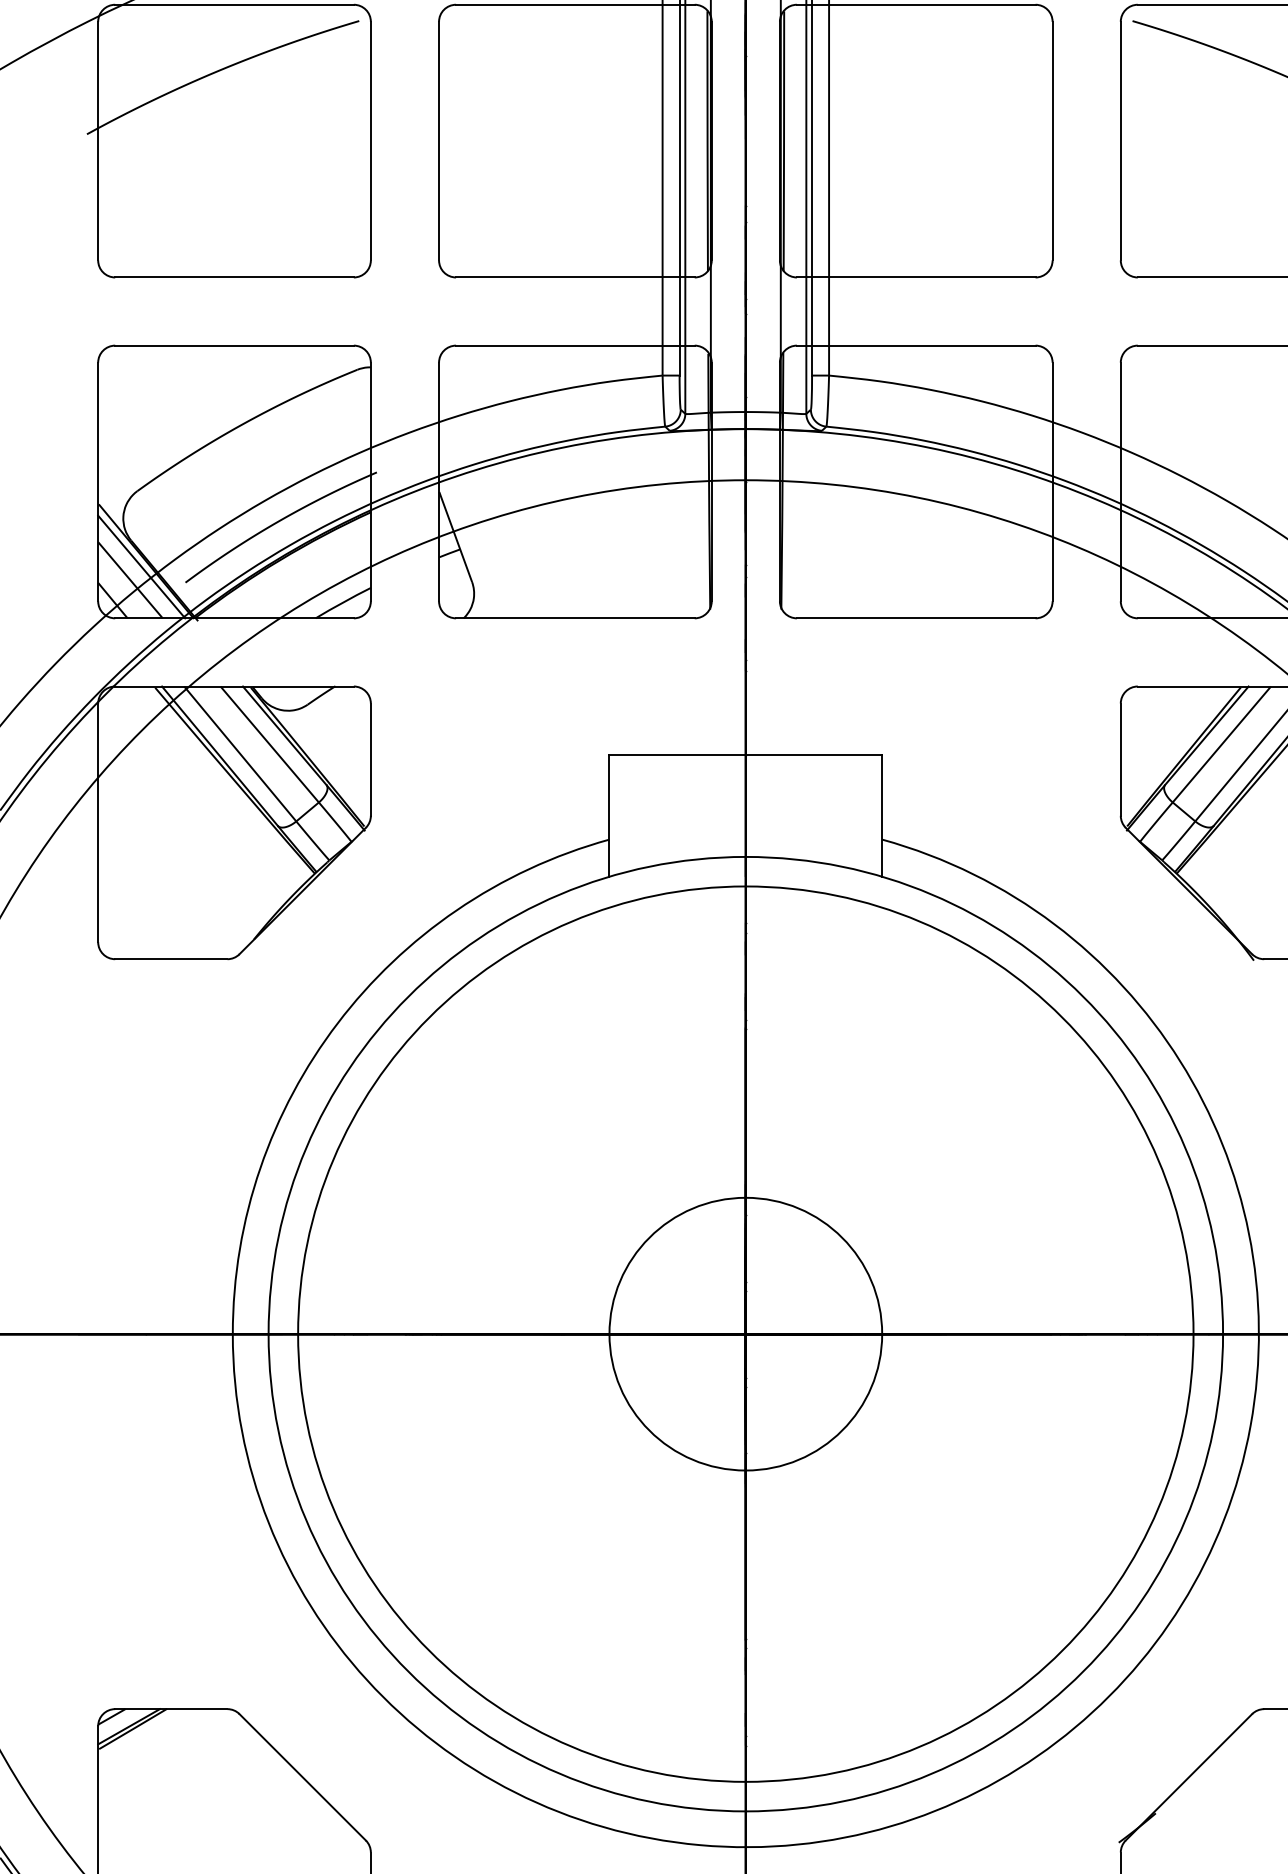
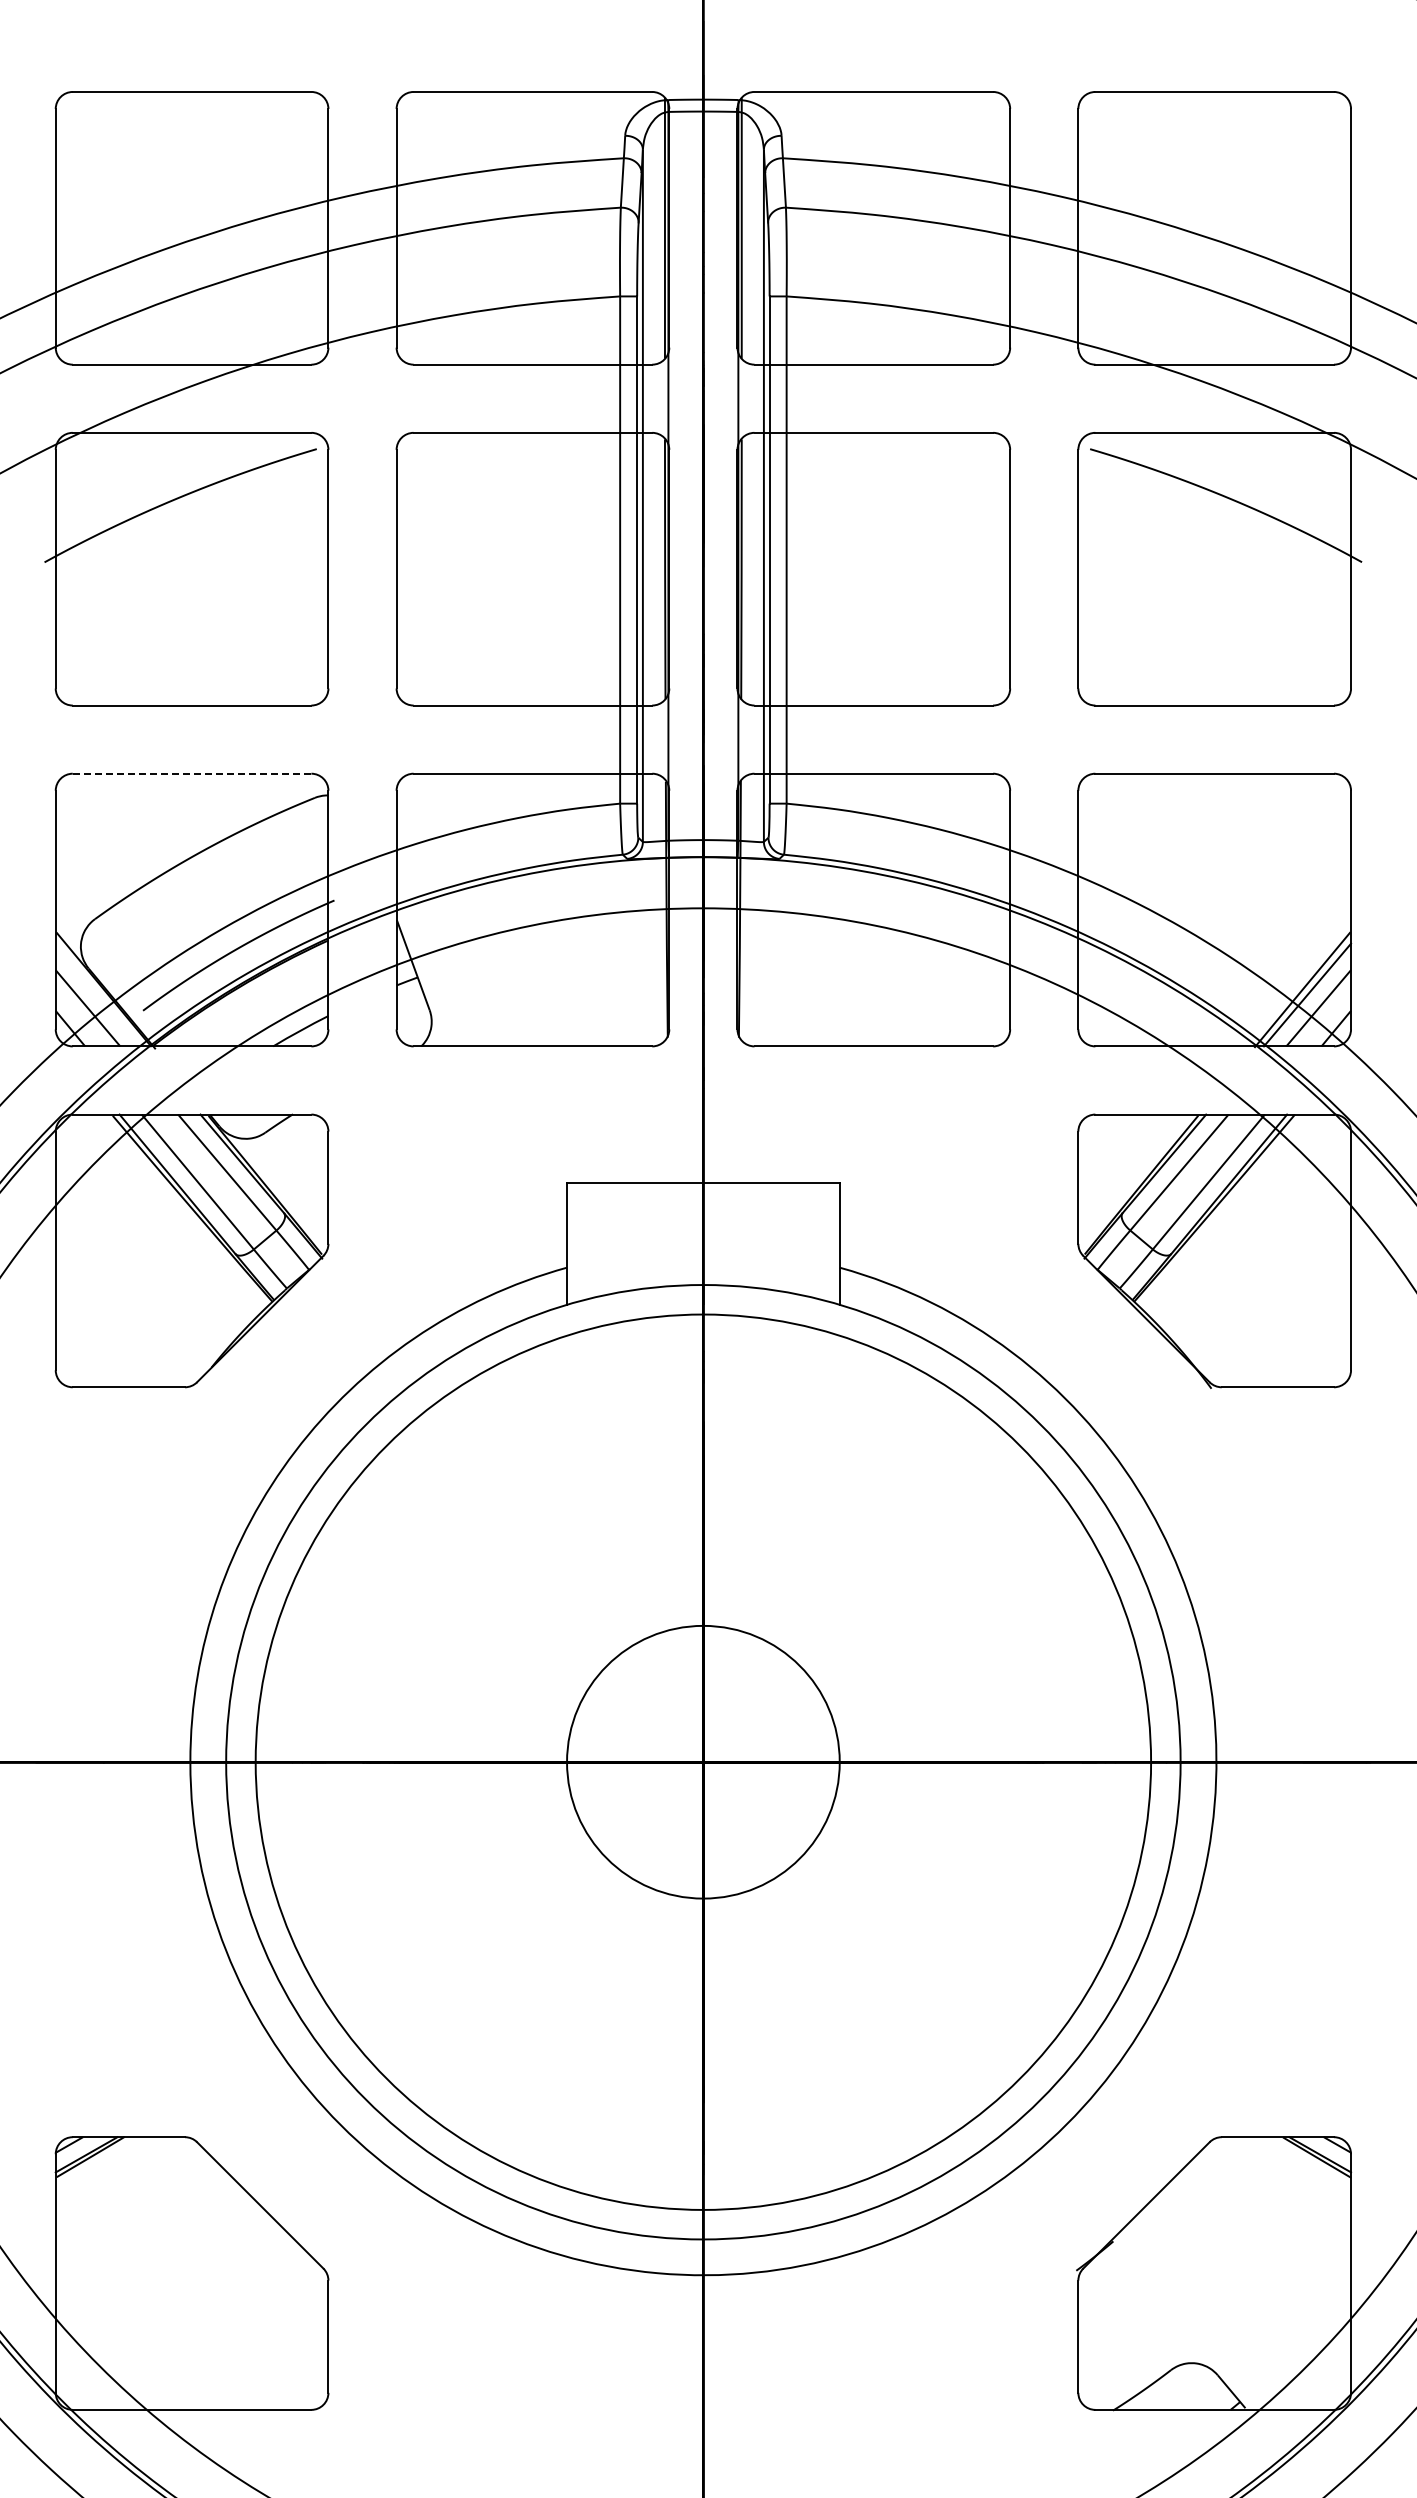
line: (234, 345) -> (192, 773), solid -> dashed
line: (140, 566) -> (98, 994), removed

